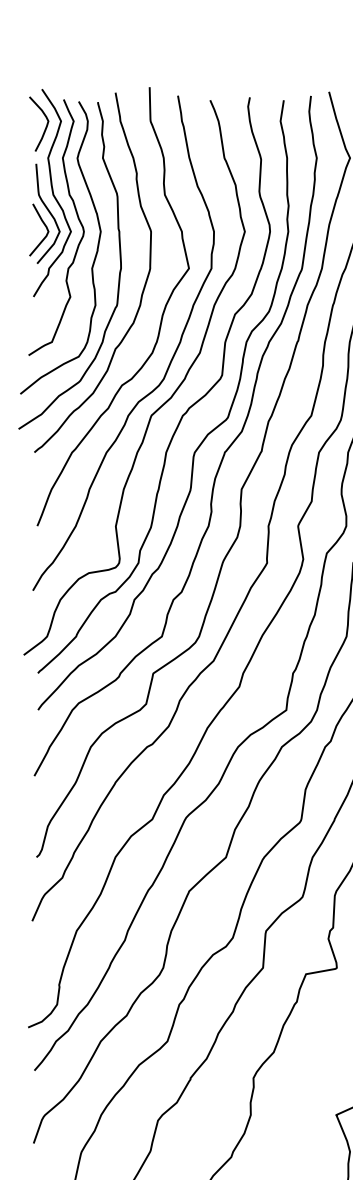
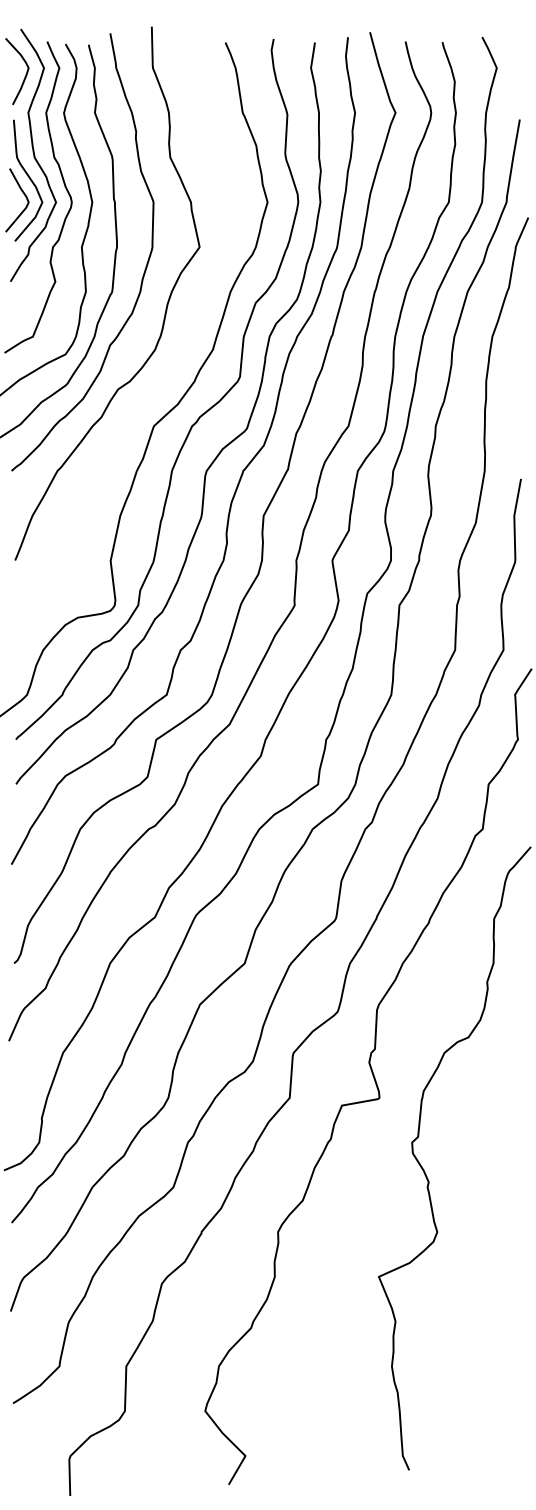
curve: (169, 361) -> (176, 360), removed

